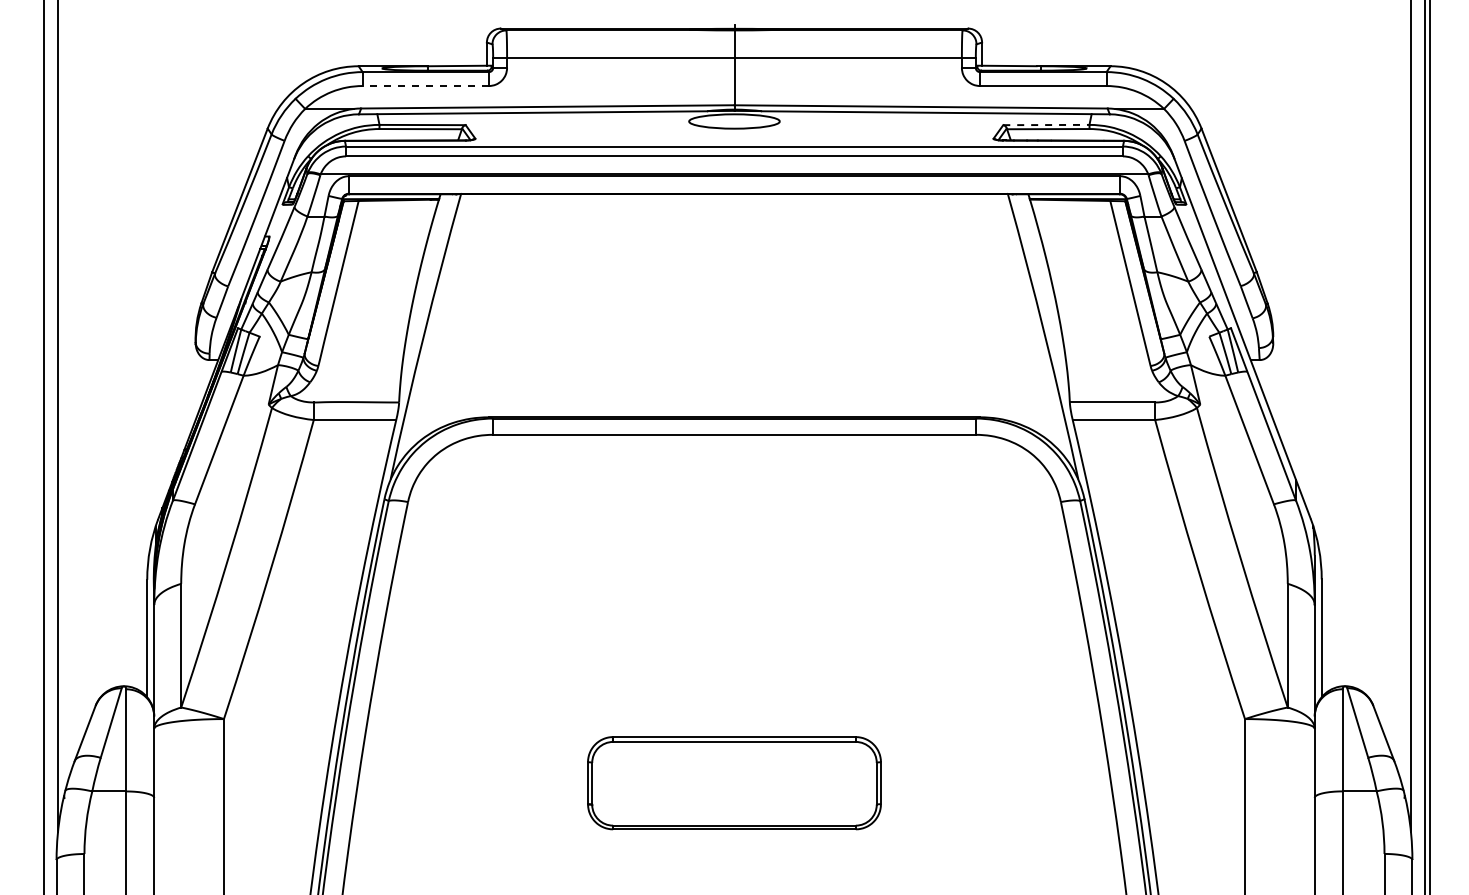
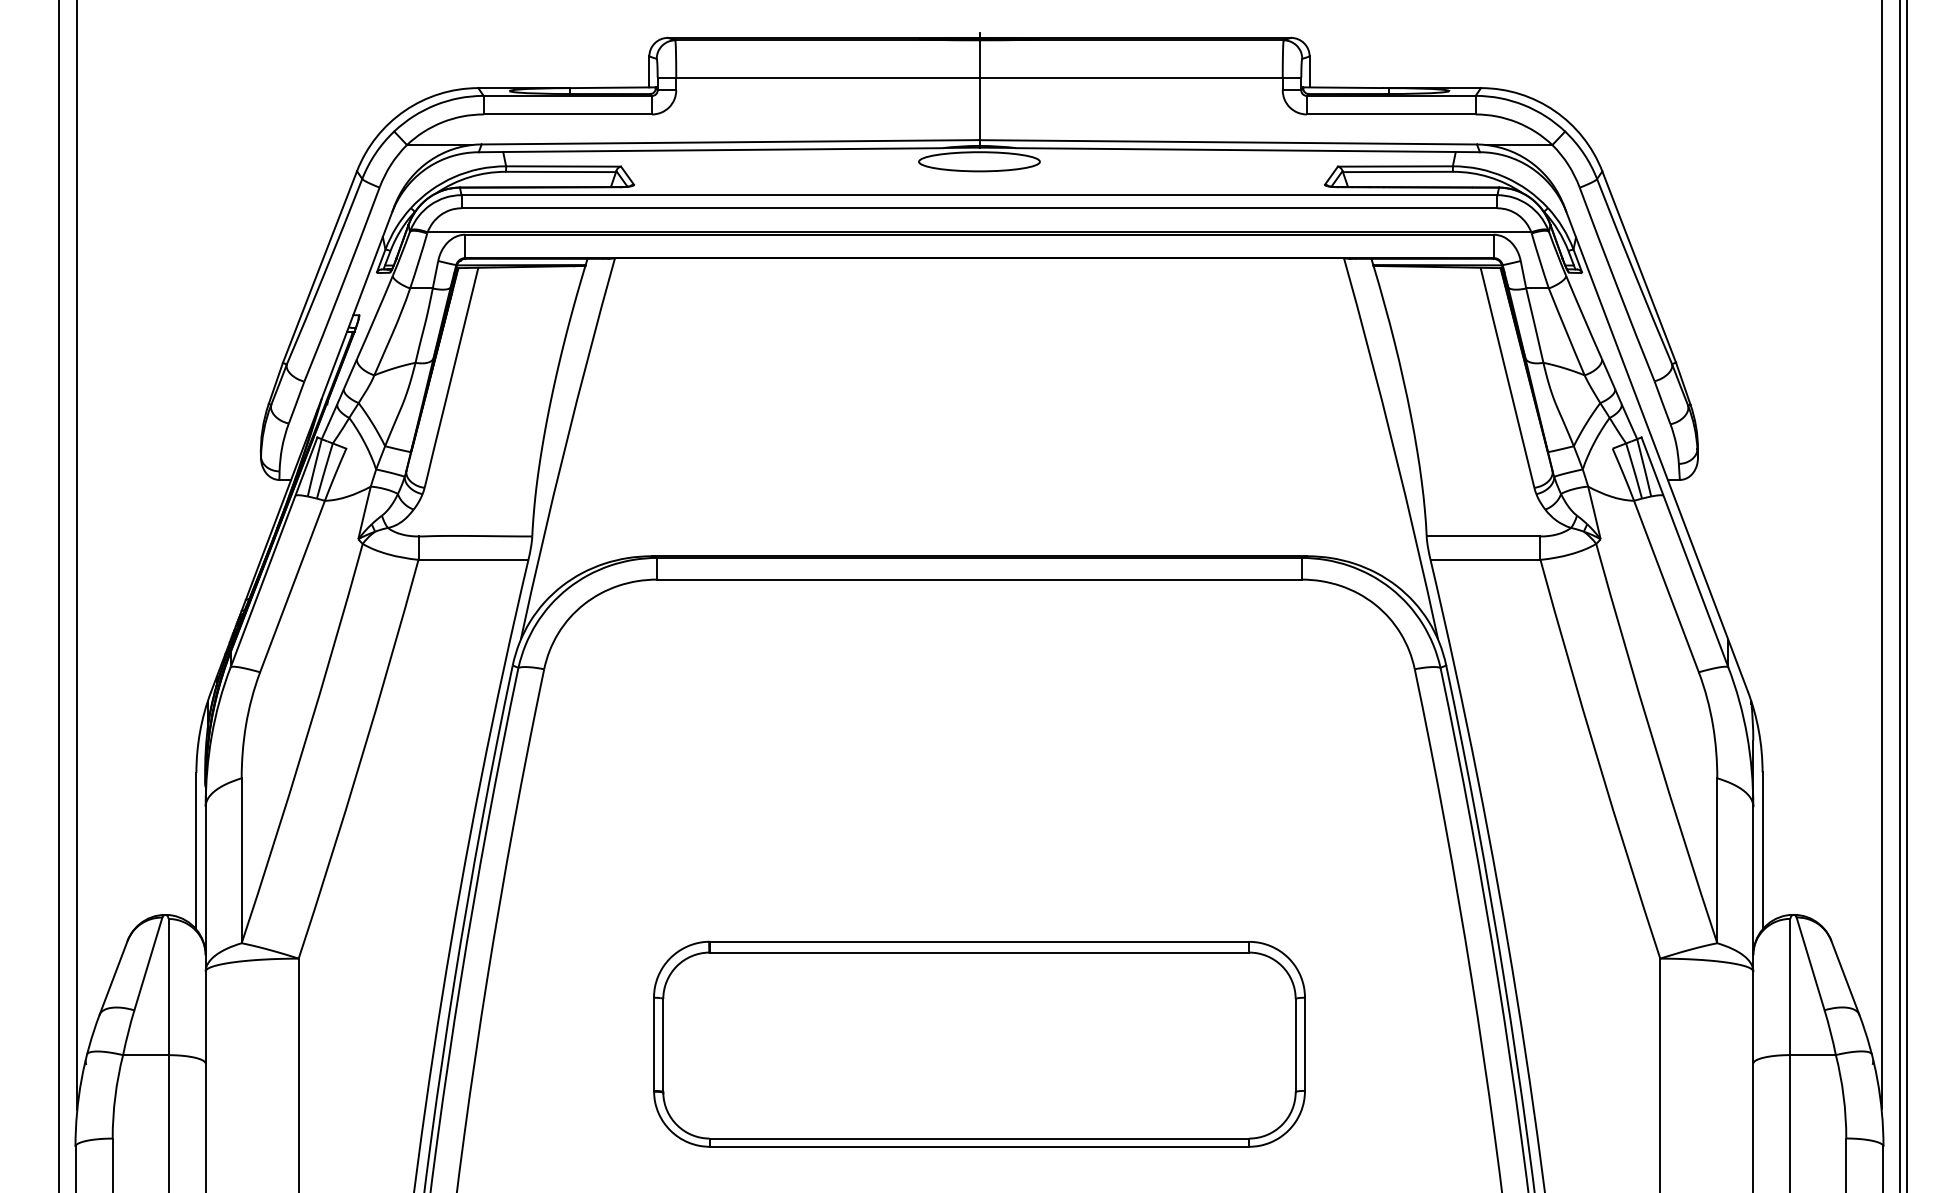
line: (425, 86) -> (567, 114), dashed -> solid
line: (1046, 125) -> (1395, 166), dashed -> solid
part: (734, 782) -> (979, 1043), size x1.67

